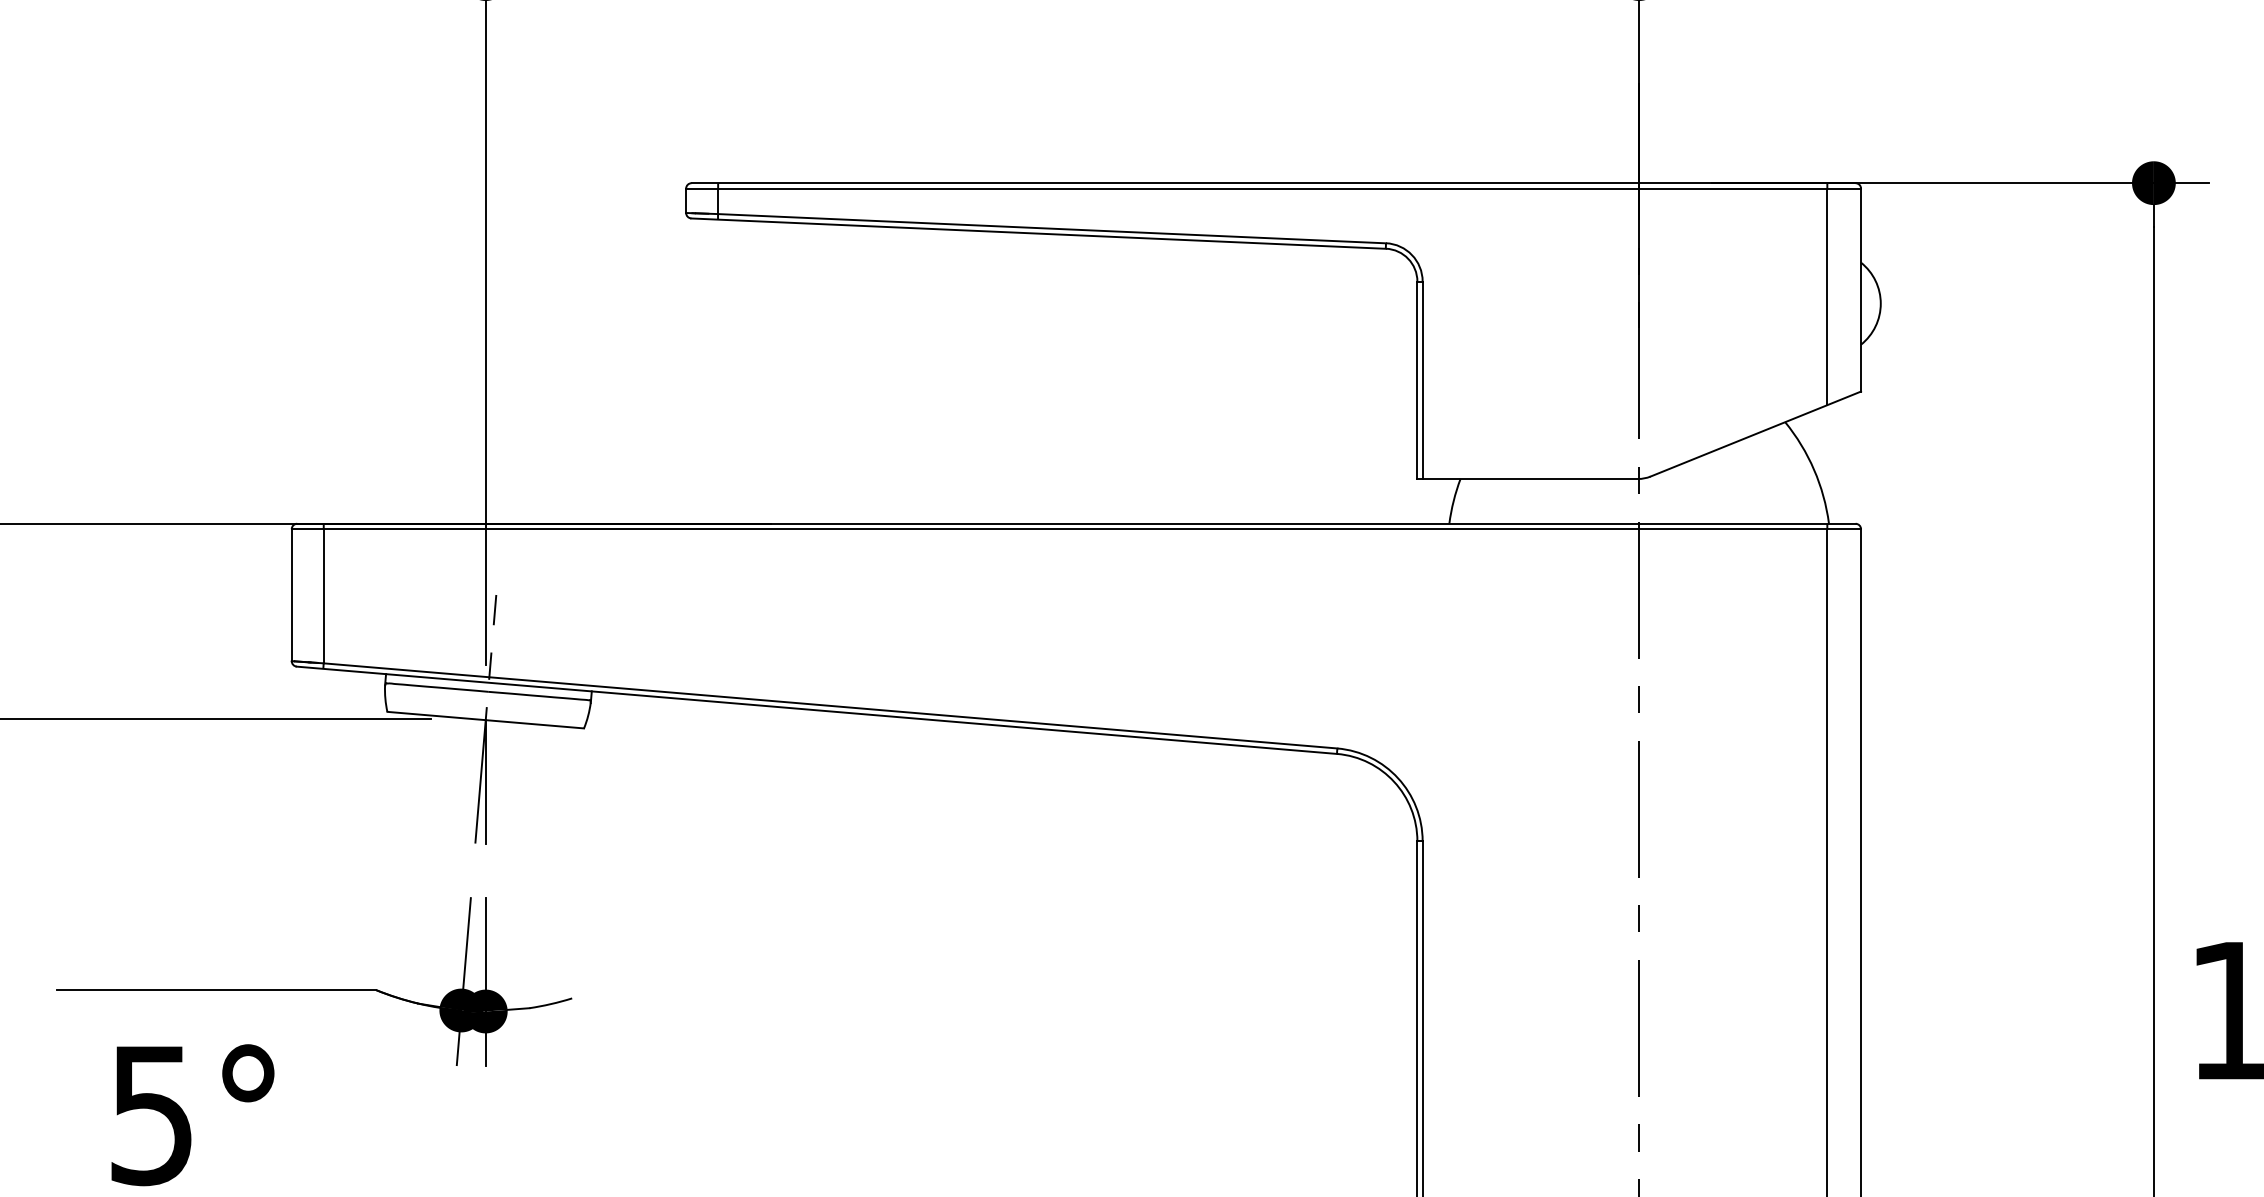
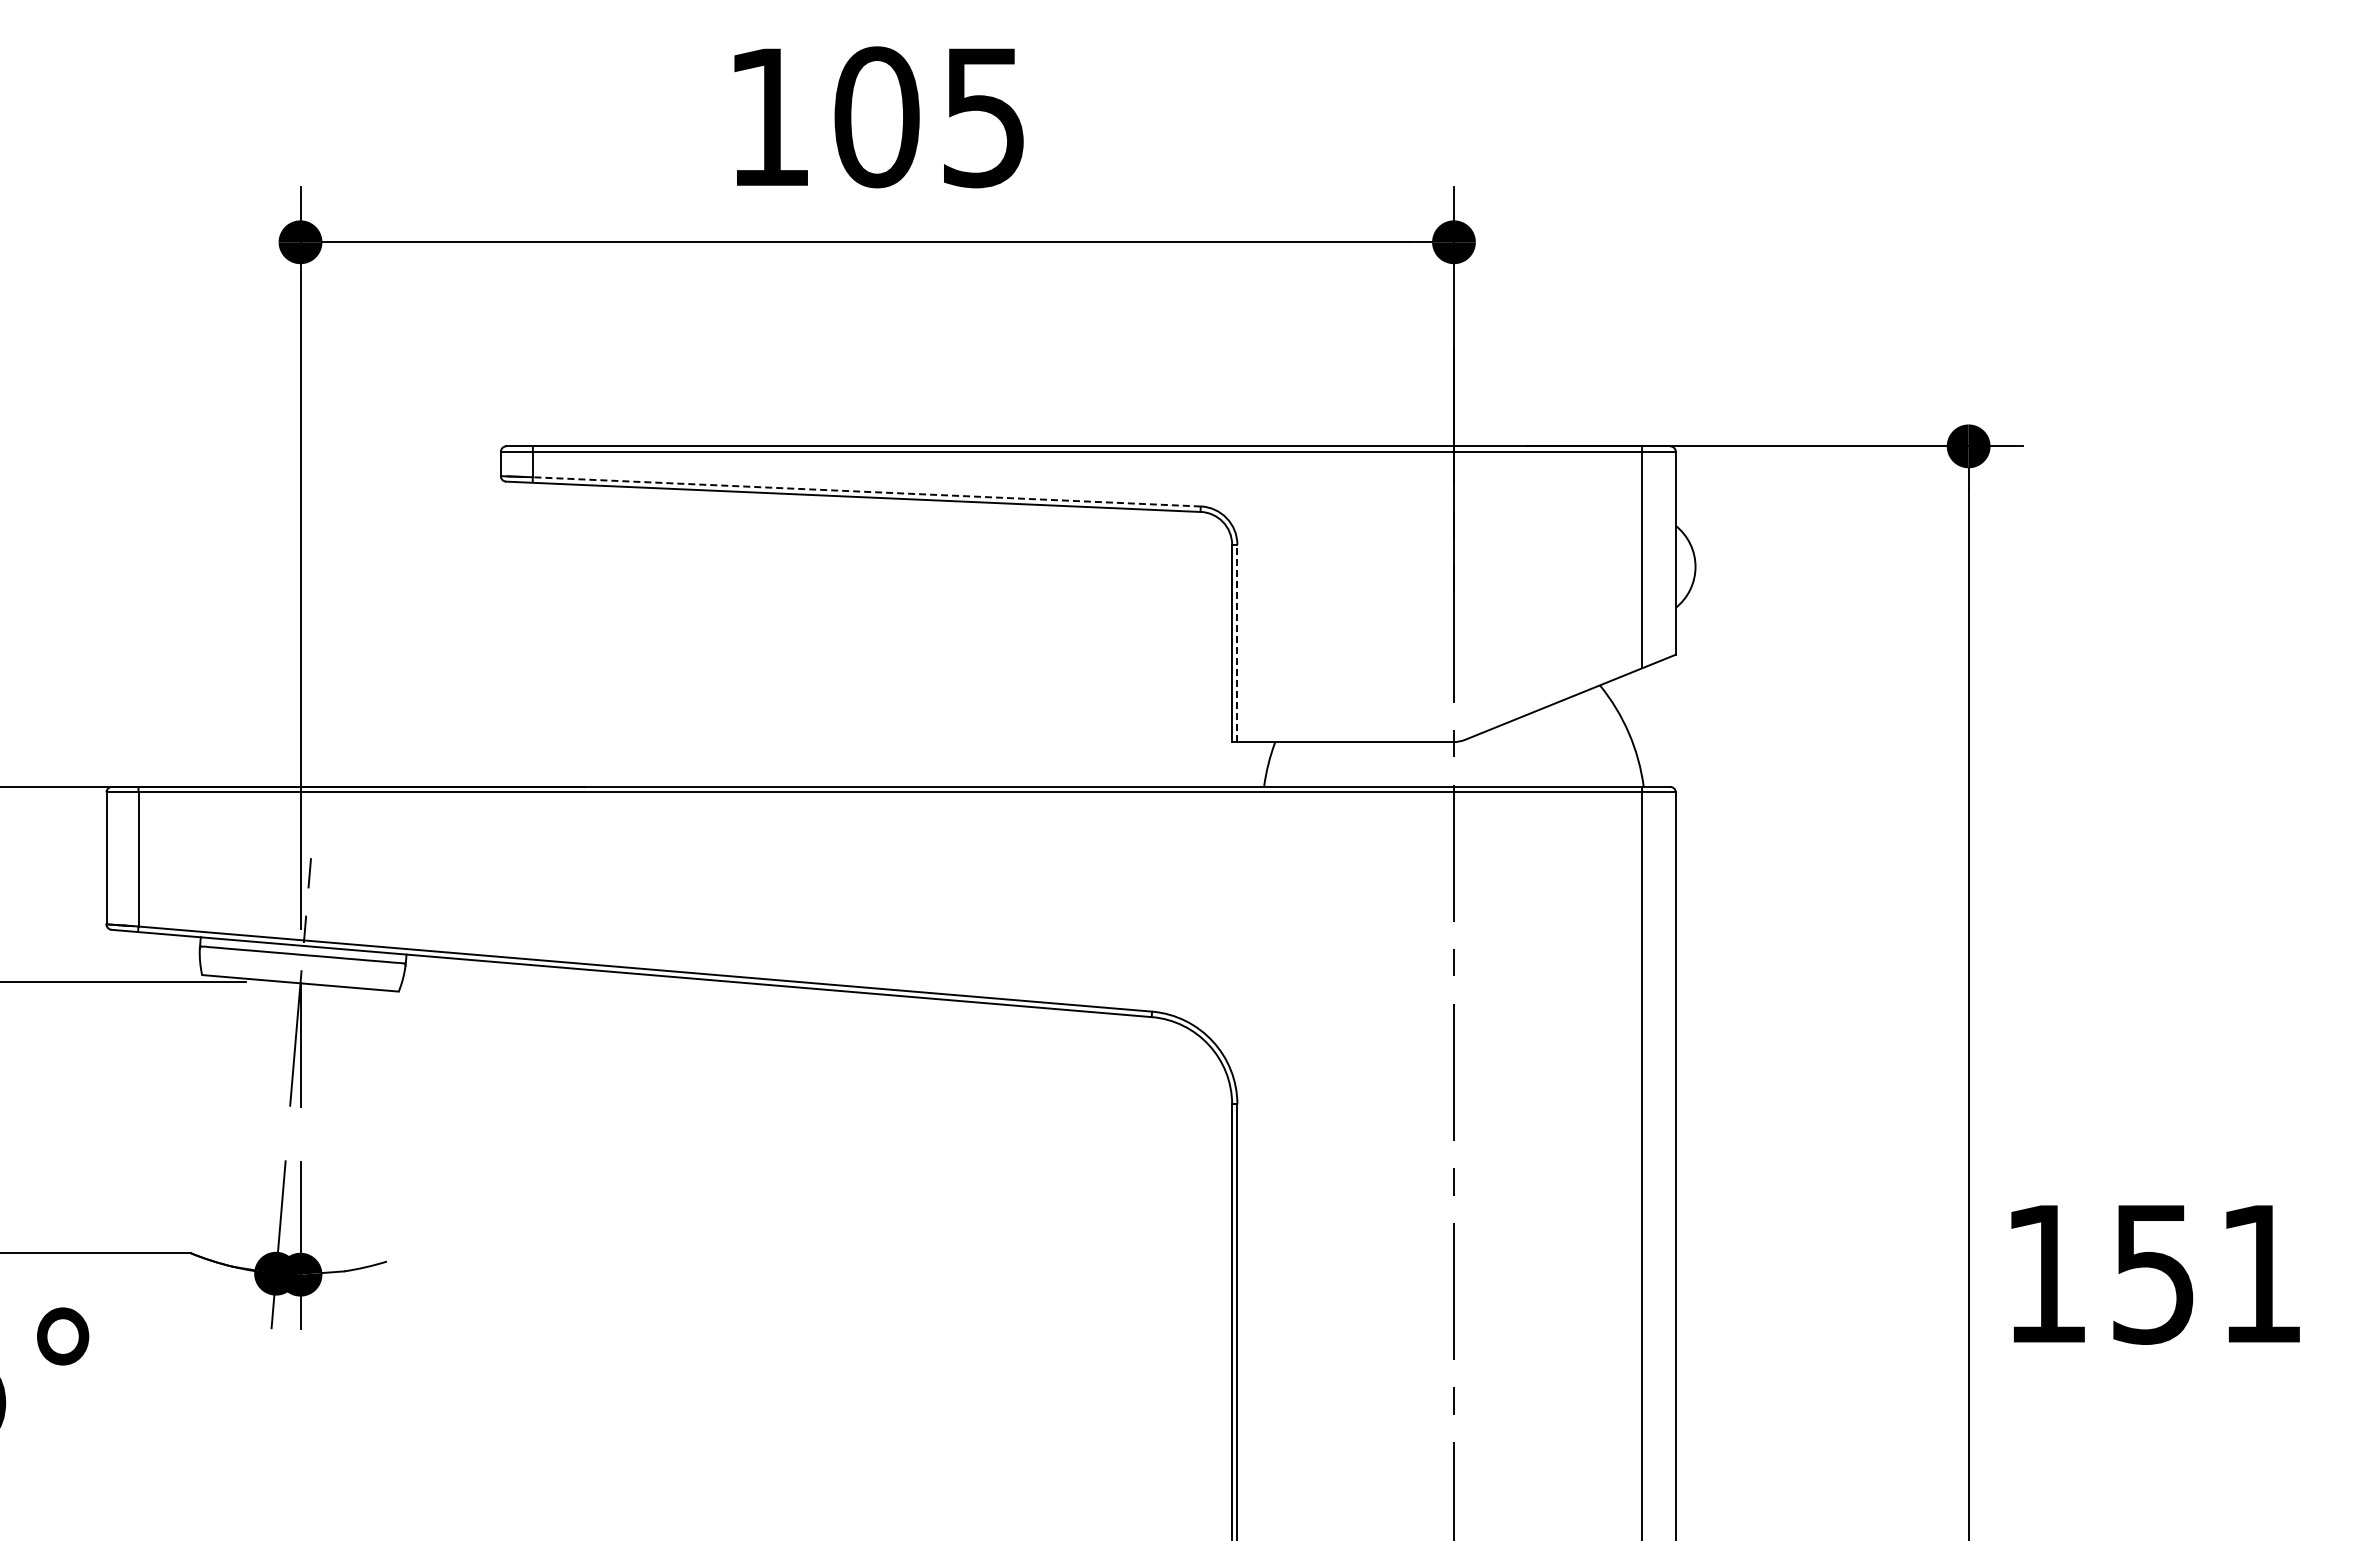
line: (1051, 228) -> (866, 491), solid -> dashed
line: (1422, 380) -> (1237, 643), solid -> dashed

